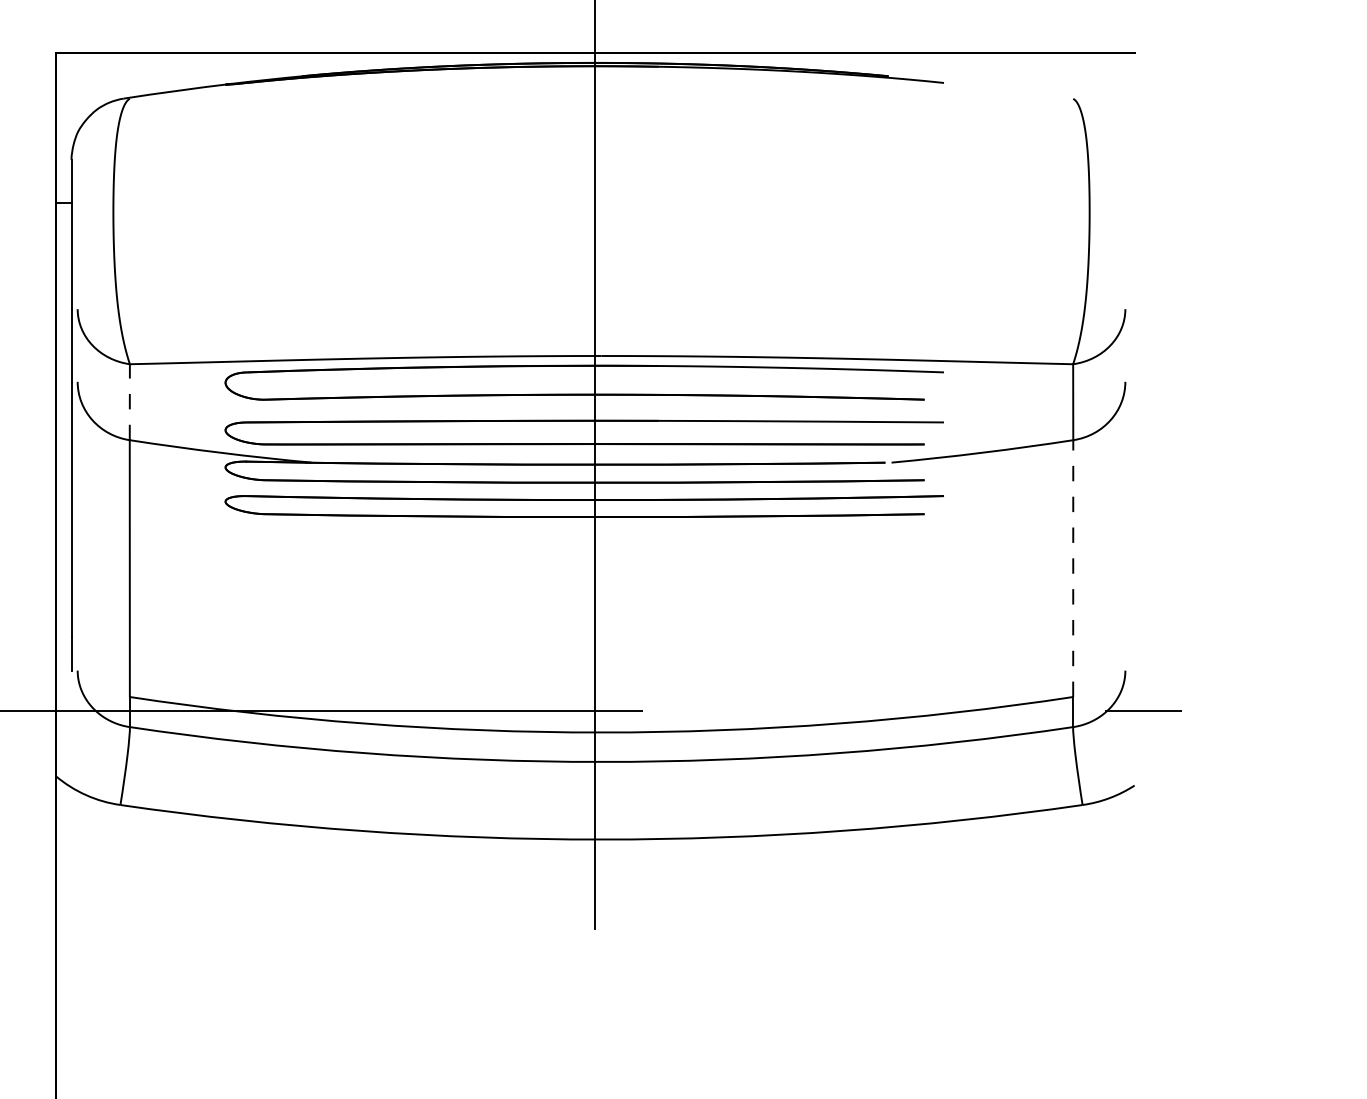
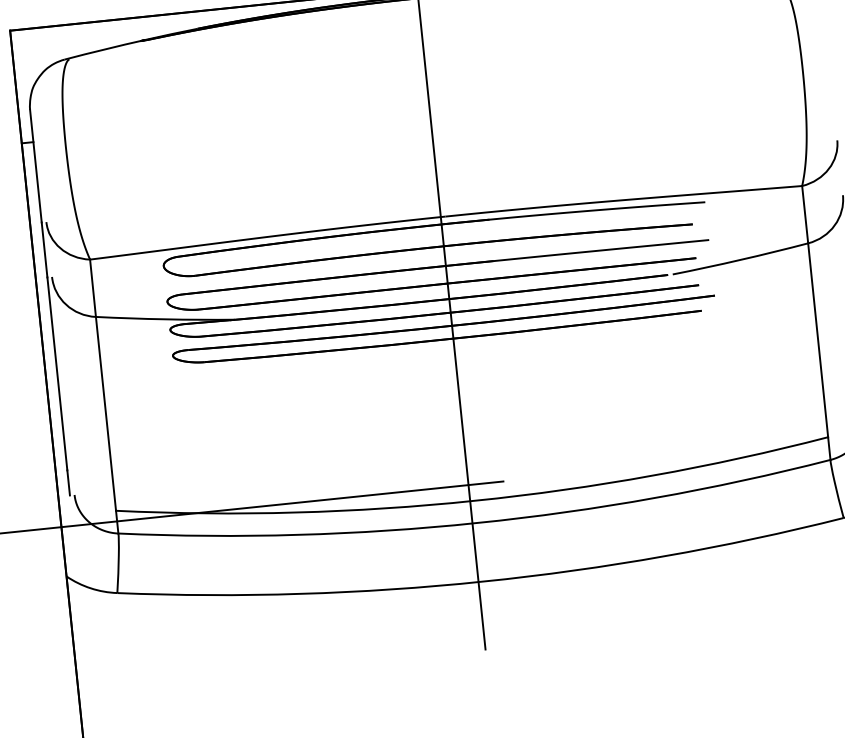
line: (129, 402) -> (92, 288), dashed -> solid
line: (1073, 568) -> (818, 340), dashed -> solid

